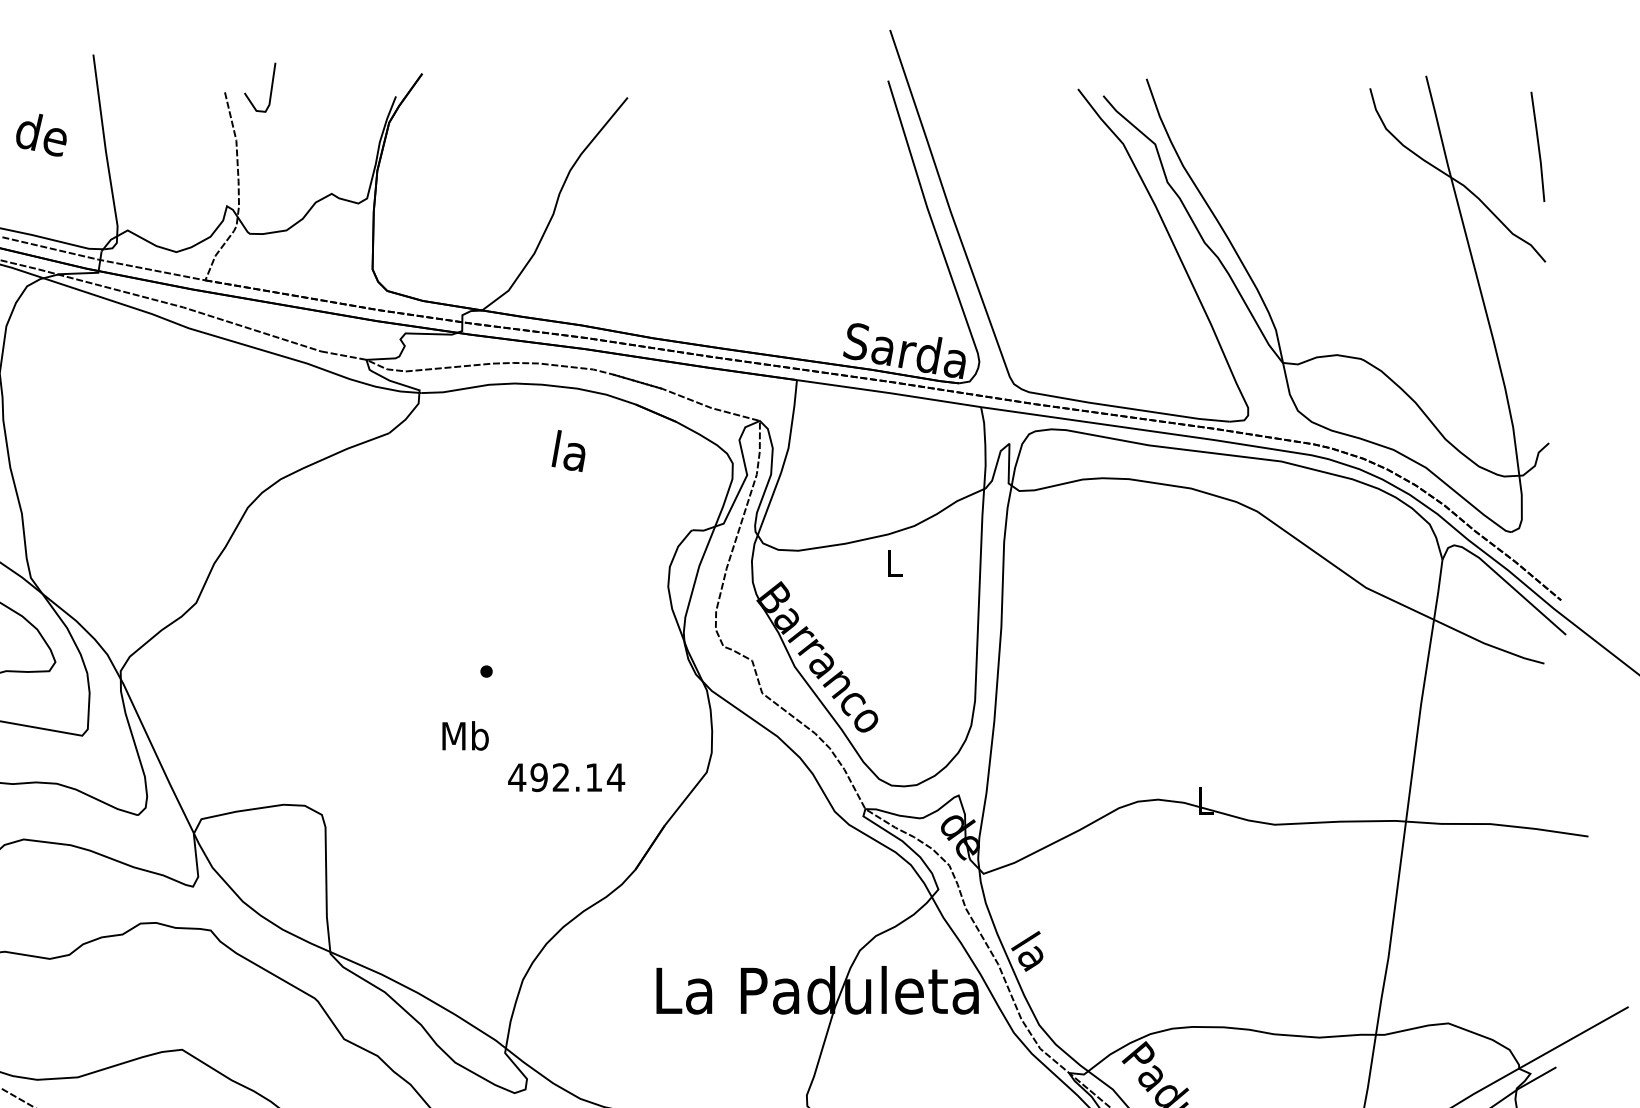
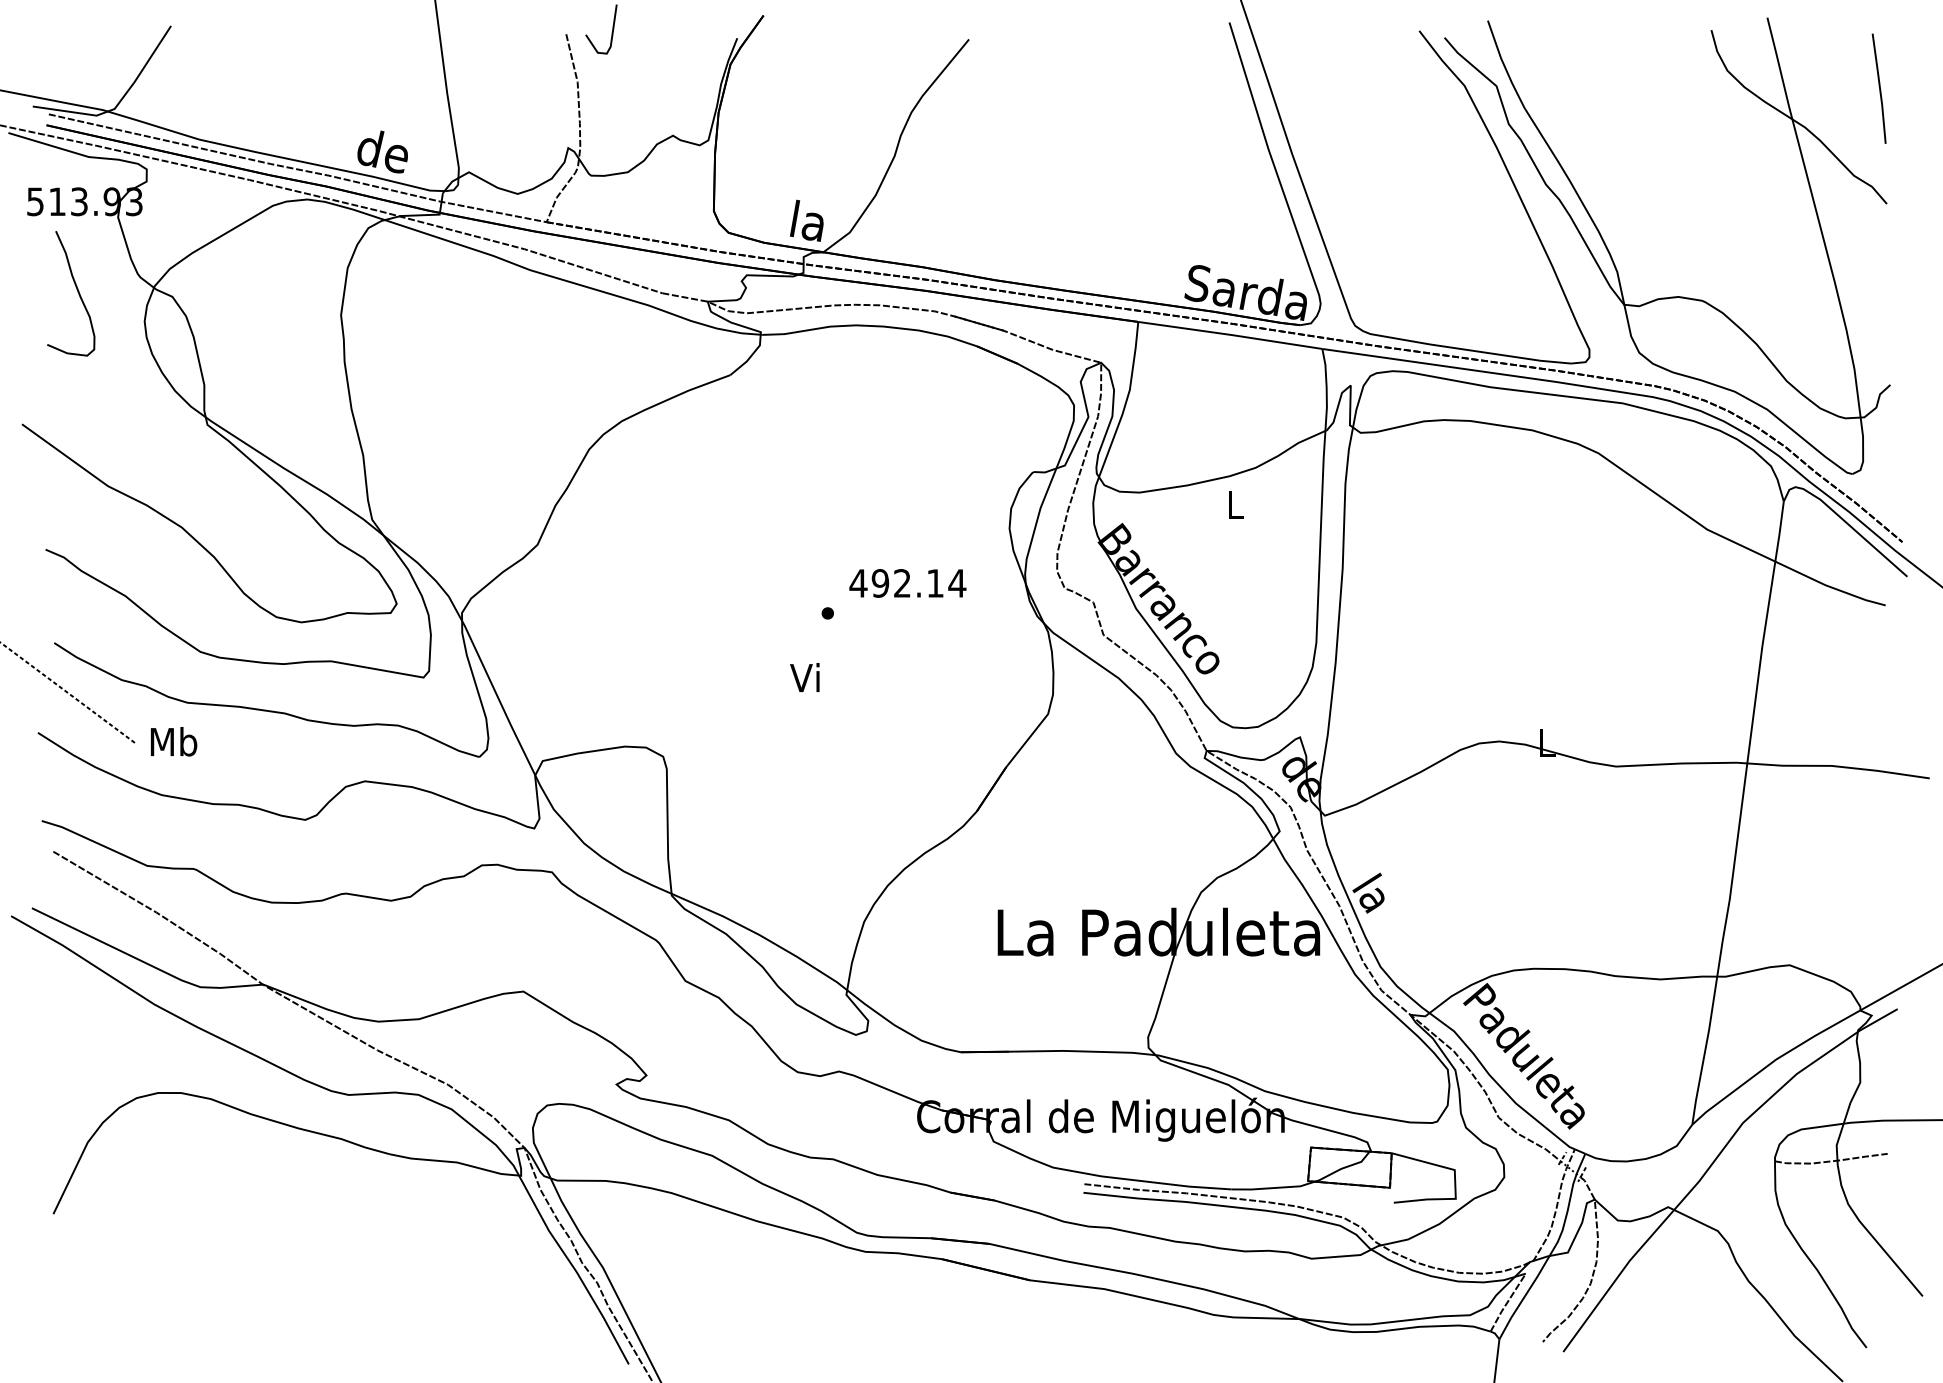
text: (41, 134) -> (382, 151), moved
text: (568, 450) -> (806, 220), moved
text: (465, 735) -> (806, 677), Mb -> Vi
text: (566, 777) -> (907, 583), moved

